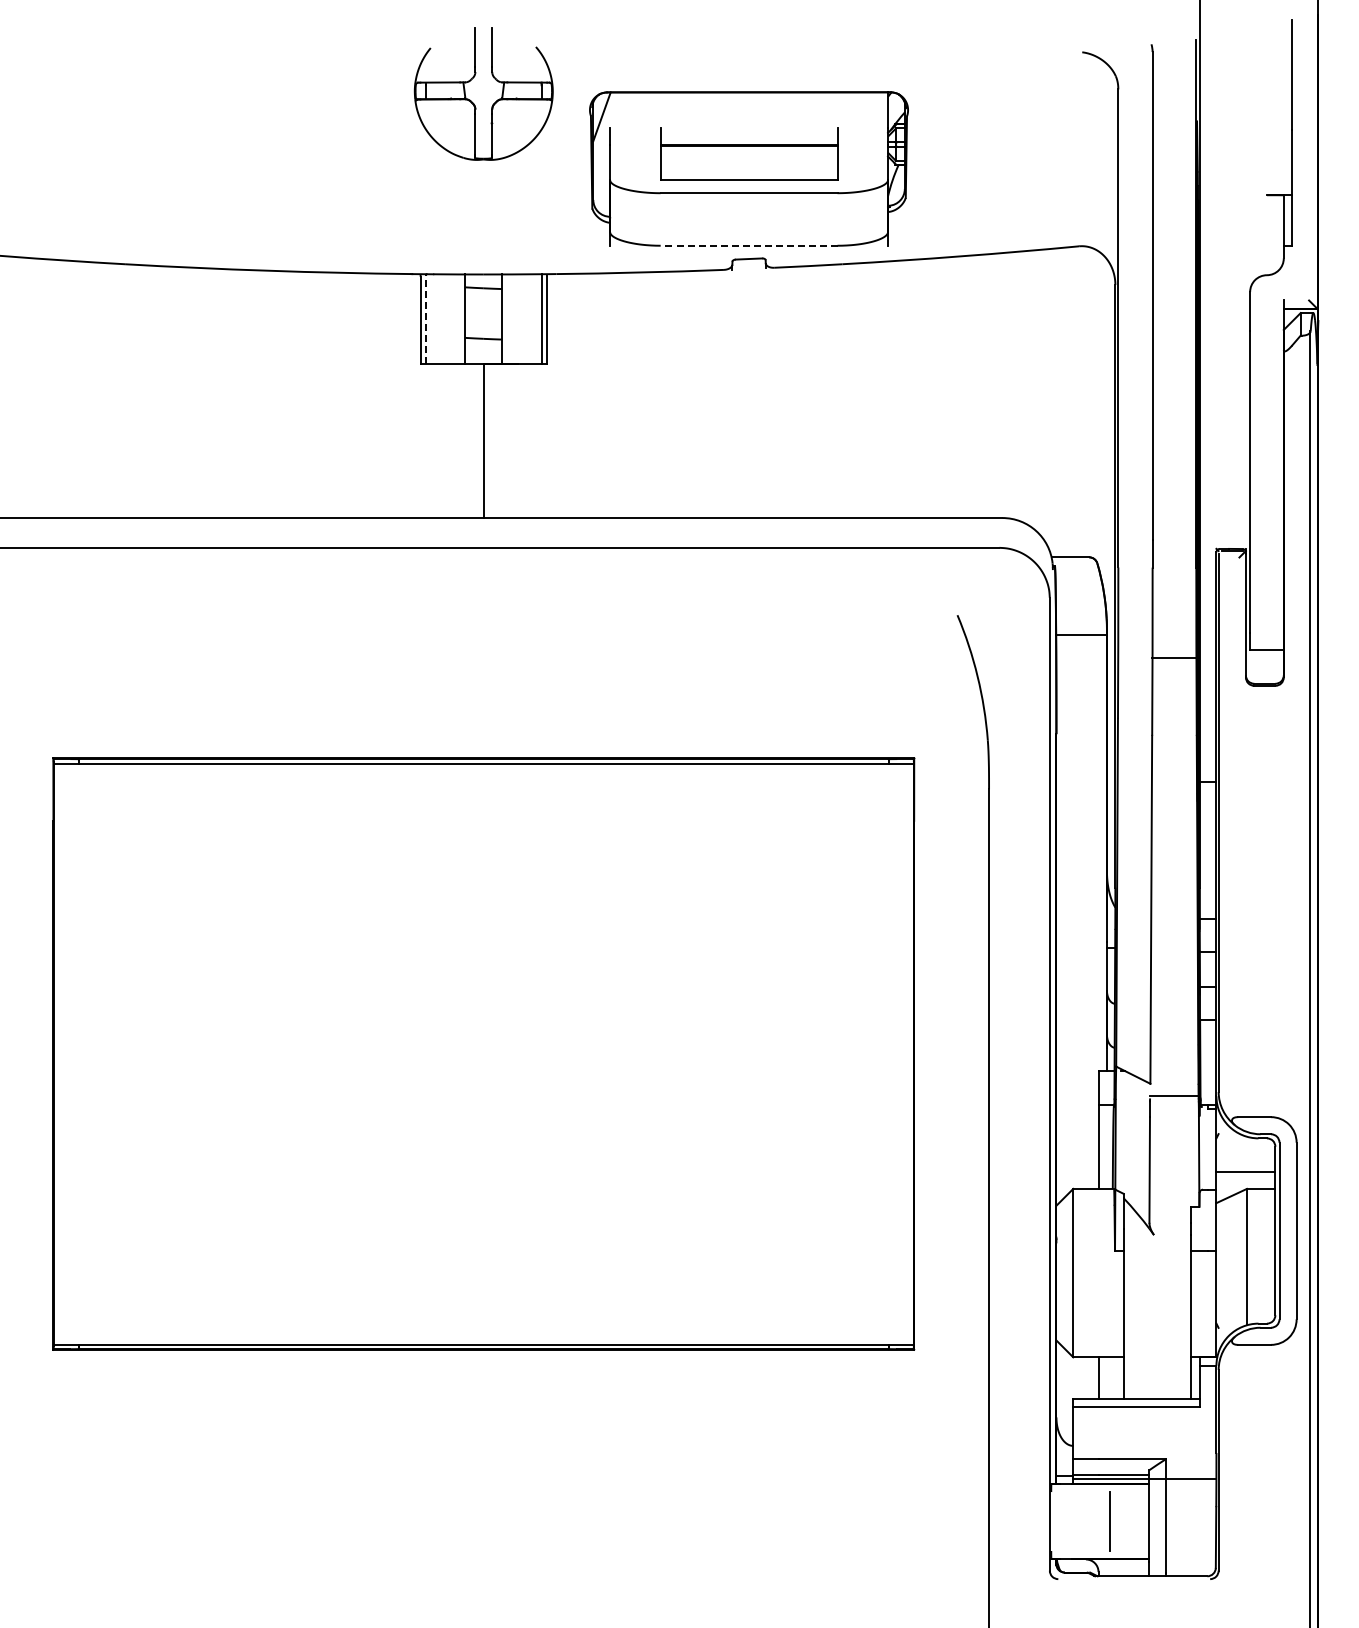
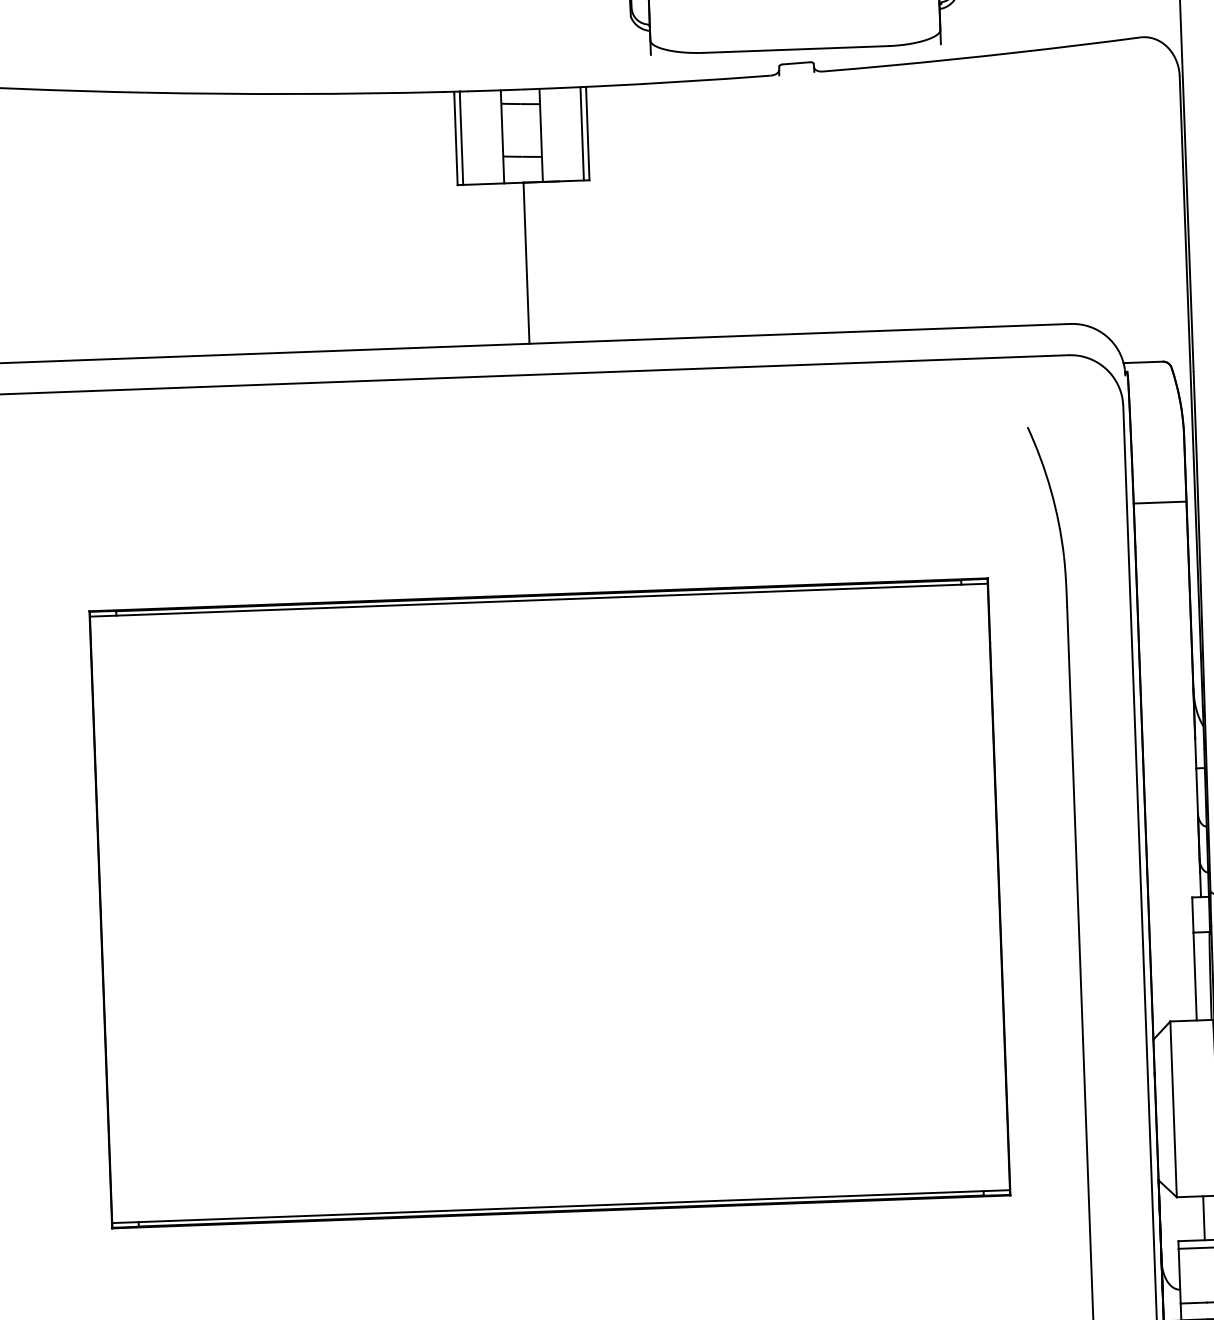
line: (748, 245) -> (795, 49), dashed -> solid
line: (425, 318) -> (460, 137), dashed -> solid
line: (1081, 635) -> (1159, 503), moved

